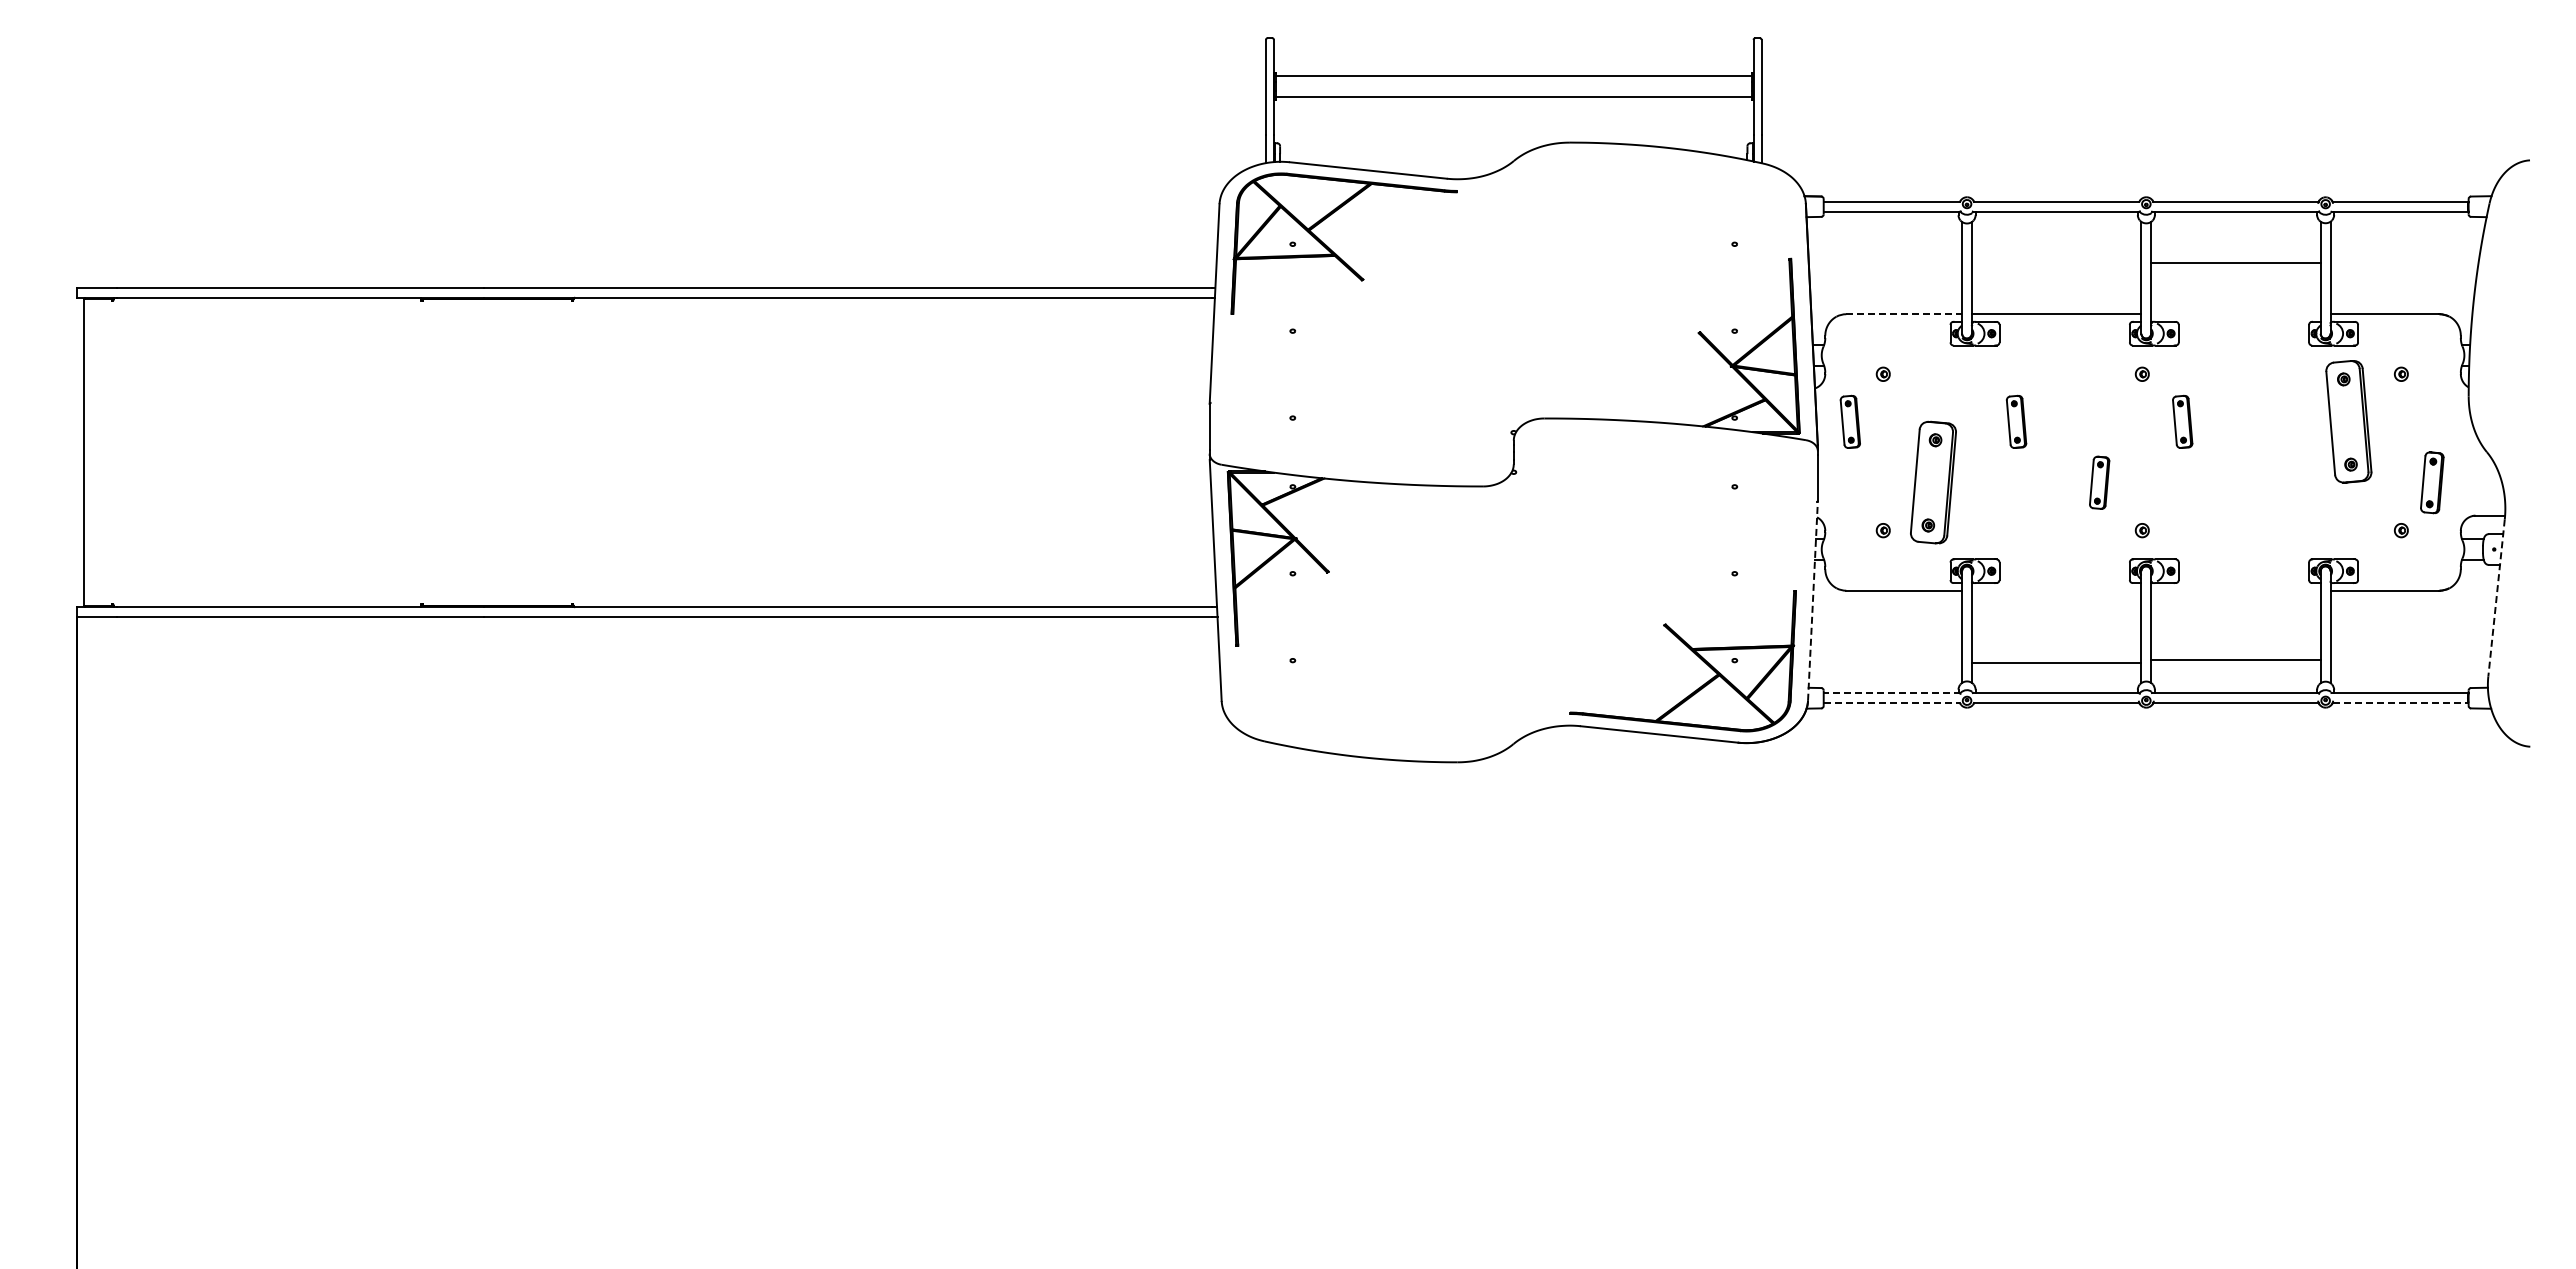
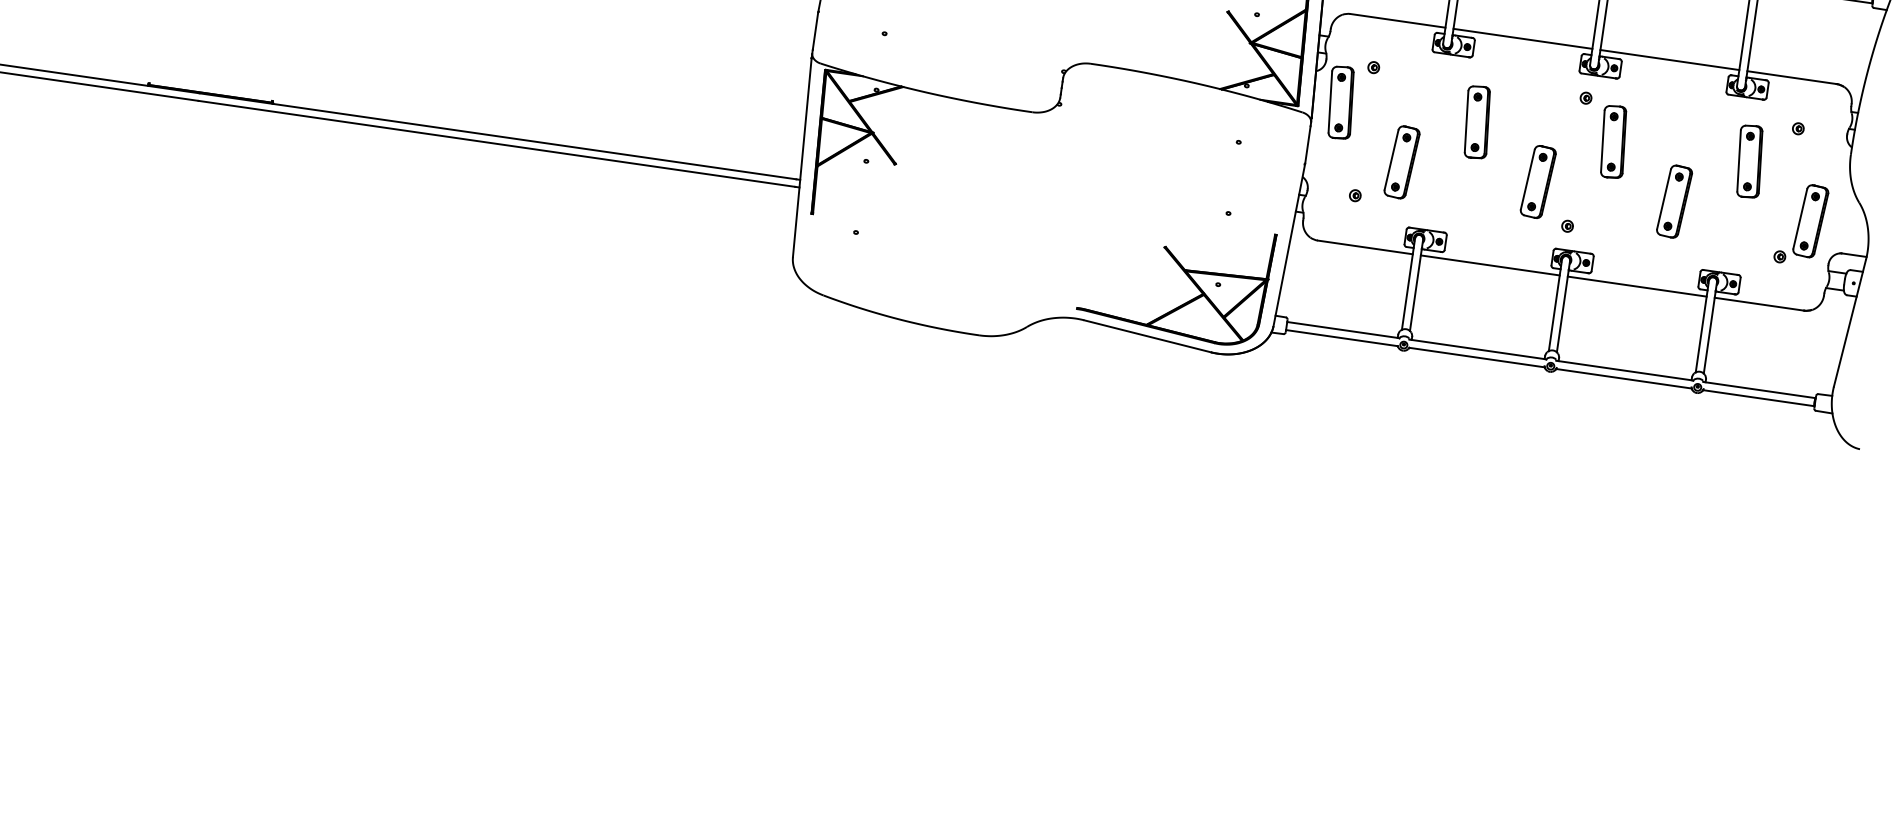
line: (2235, 263) -> (1669, 60), moved
line: (1904, 314) -> (1398, 21), dashed -> solid
part: (1850, 421) -> (1341, 102), size x1.67
part: (2016, 421) -> (1477, 122), size x1.67
part: (2182, 421) -> (1613, 141), size x1.67
part: (2349, 421) -> (1750, 161), size x0.71
part: (1933, 482) -> (1402, 162), size x0.71
part: (2099, 482) -> (1538, 181), size x1.67
part: (2265, 482) -> (1674, 201), added
part: (2432, 482) -> (1811, 221), size x1.43
line: (2496, 597) -> (1849, 322), dashed -> solid
line: (1812, 600) -> (1289, 244), dashed -> solid
line: (2235, 659) -> (1636, 286), moved
line: (2056, 662) -> (1490, 265), moved
line: (1891, 693) -> (1342, 330), dashed -> solid
line: (1892, 703) -> (1342, 338), dashed -> solid
line: (2400, 703) -> (1758, 398), dashed -> solid

